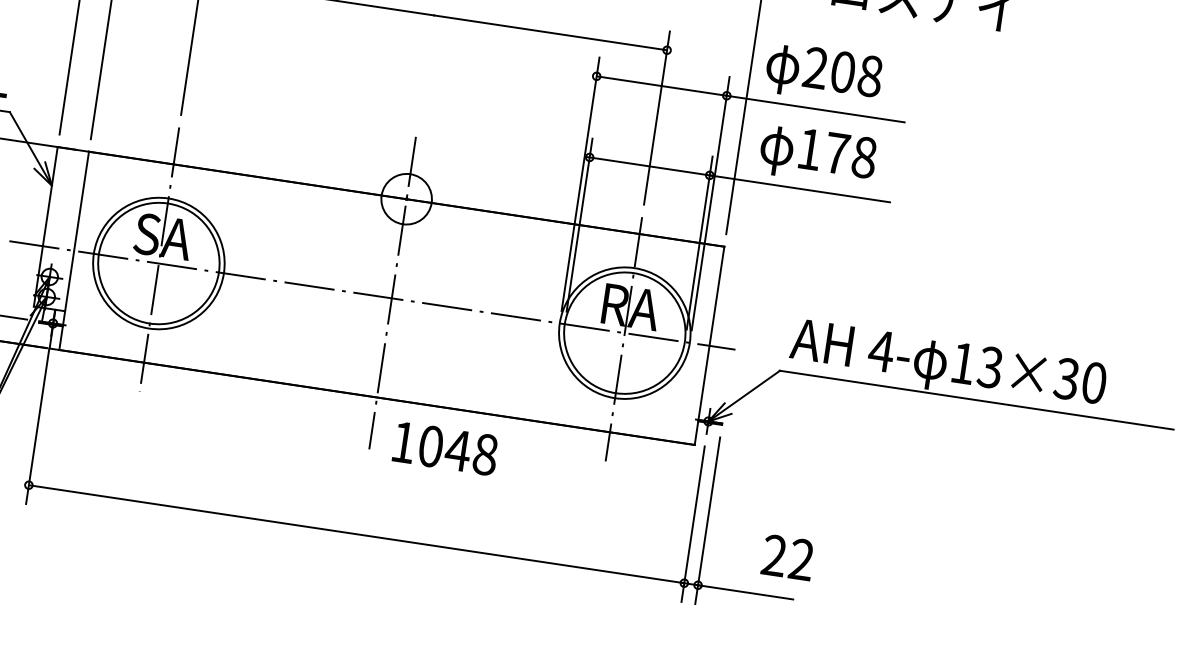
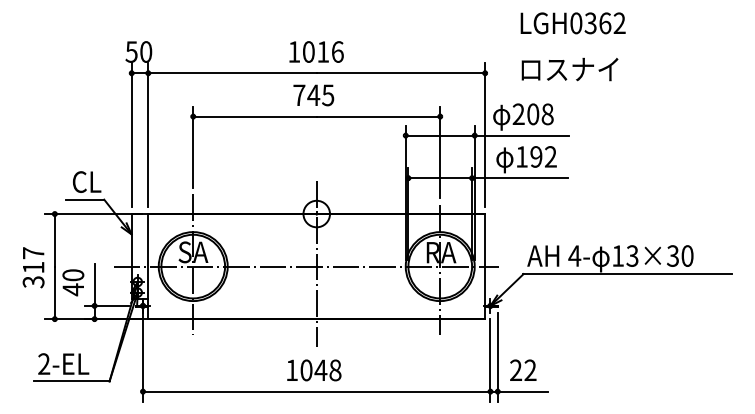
text: (850, 154) -> (543, 156), 178 -> 192
text: (446, 448) -> (314, 370), moved
text: (788, 556) -> (523, 369), moved

